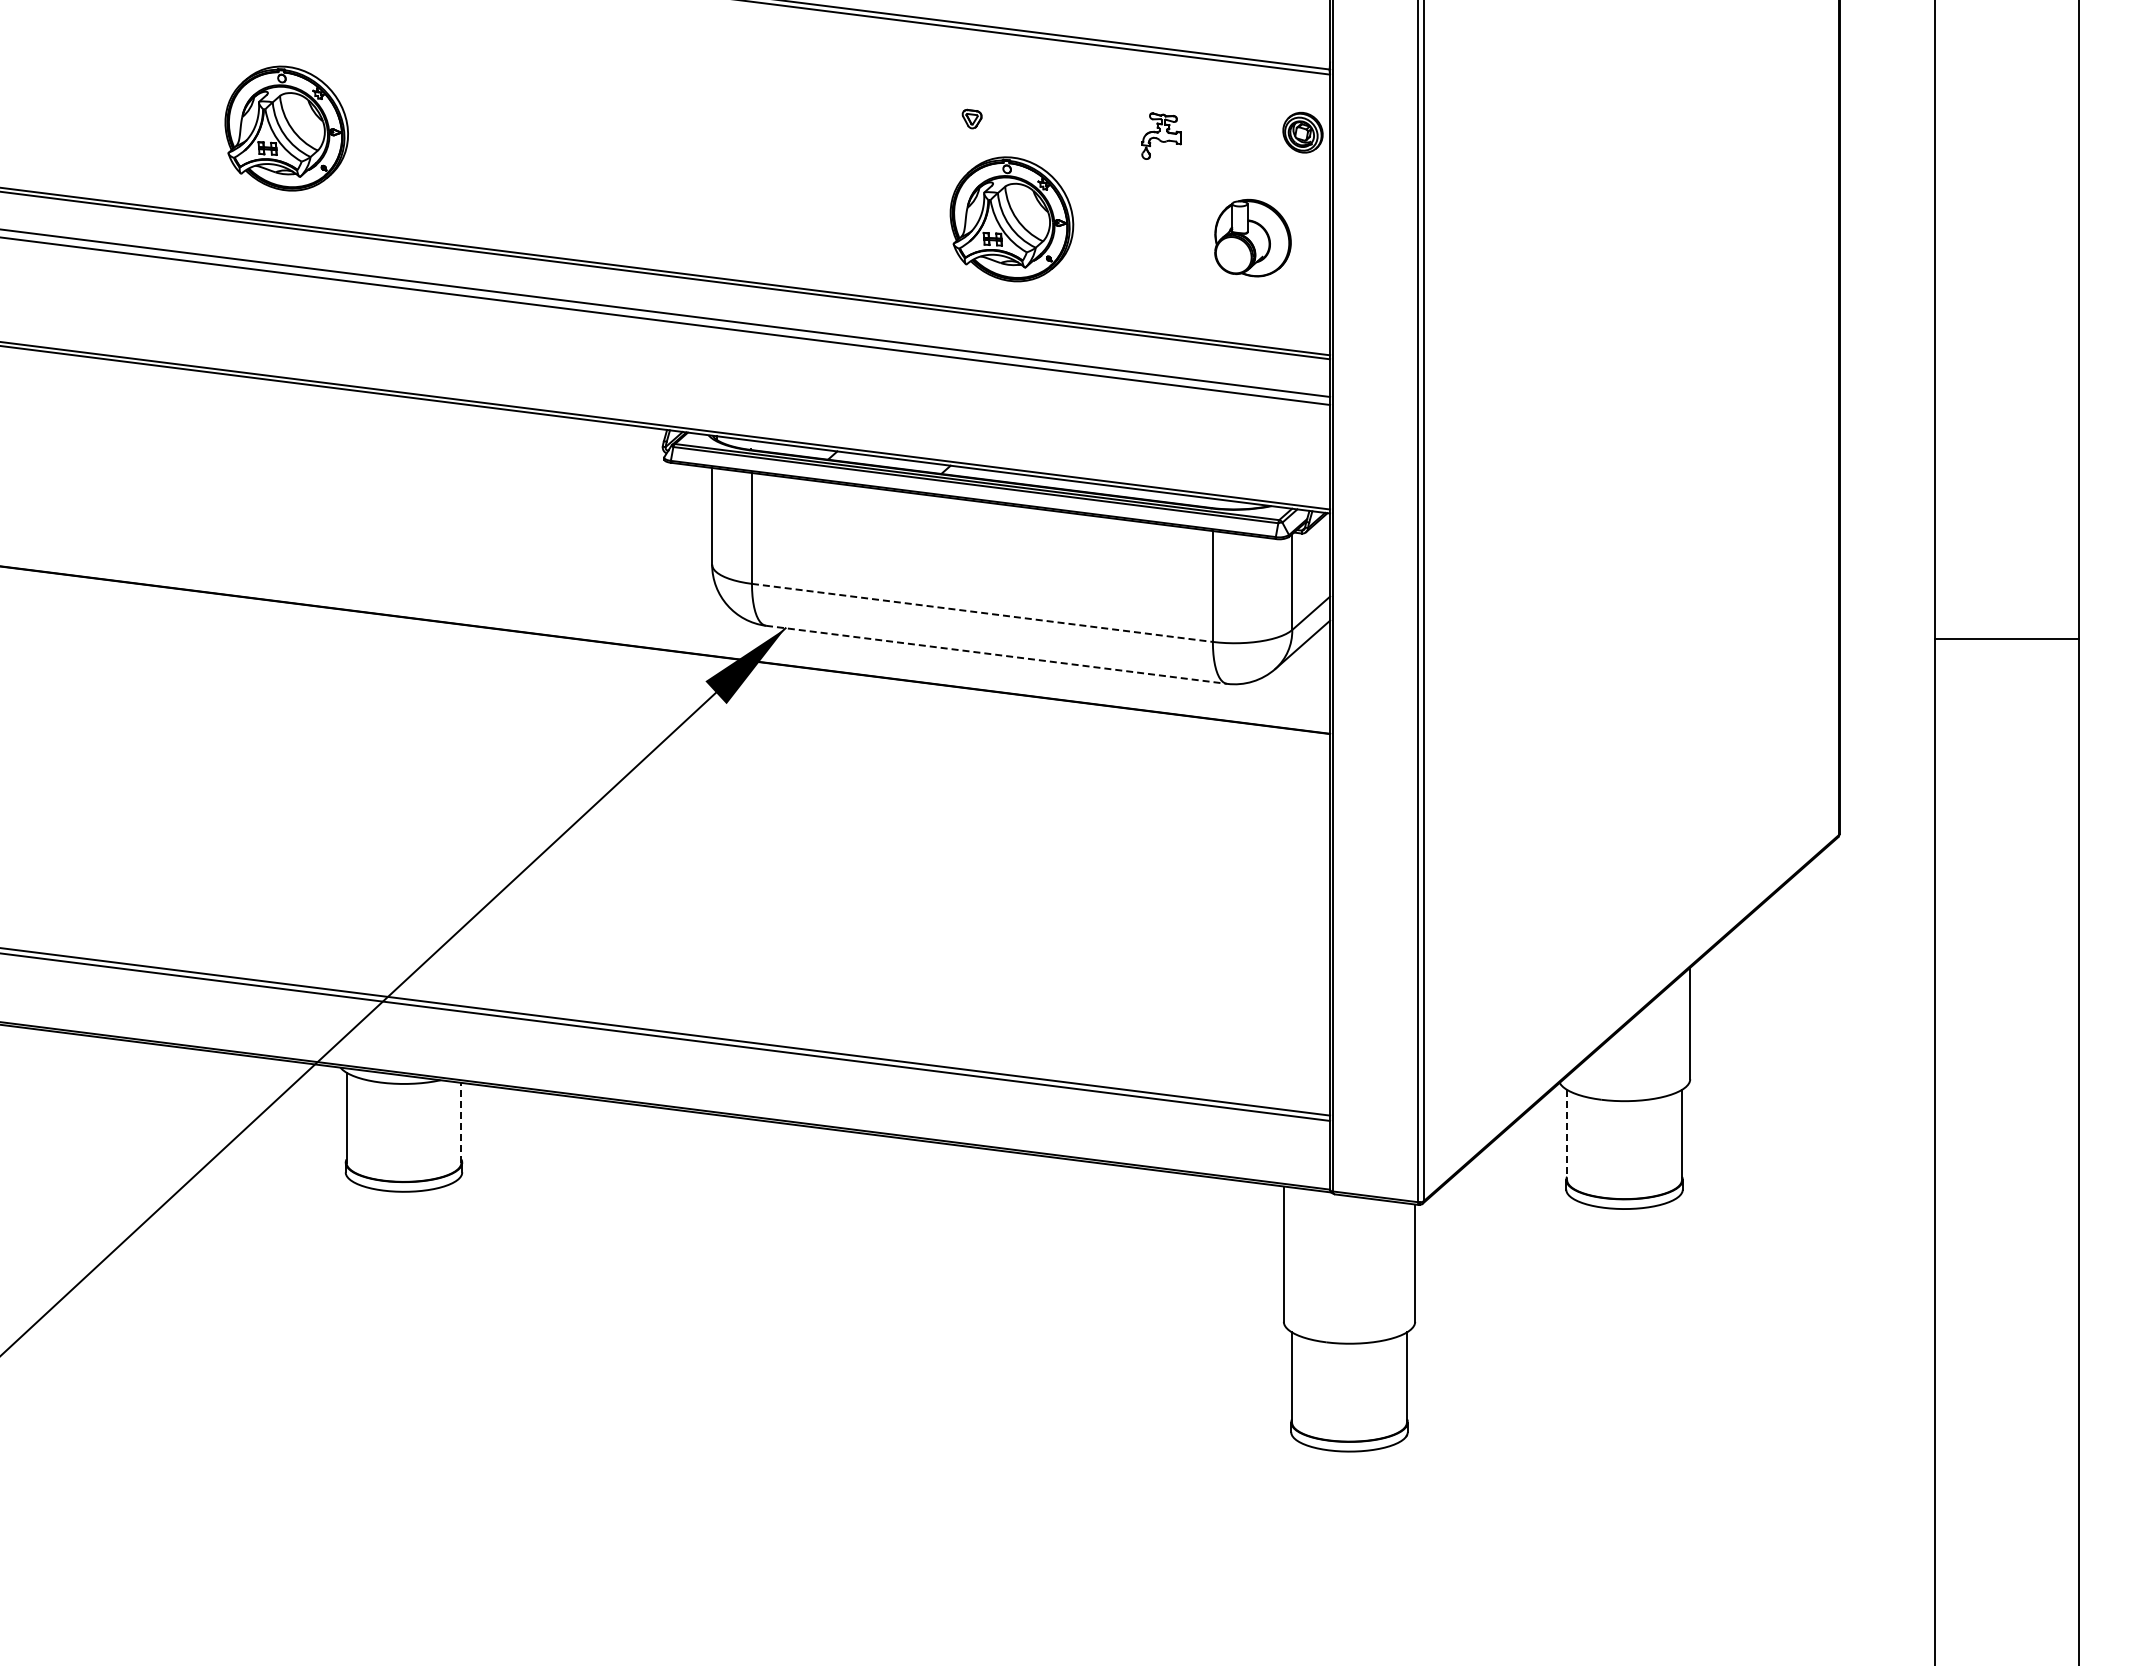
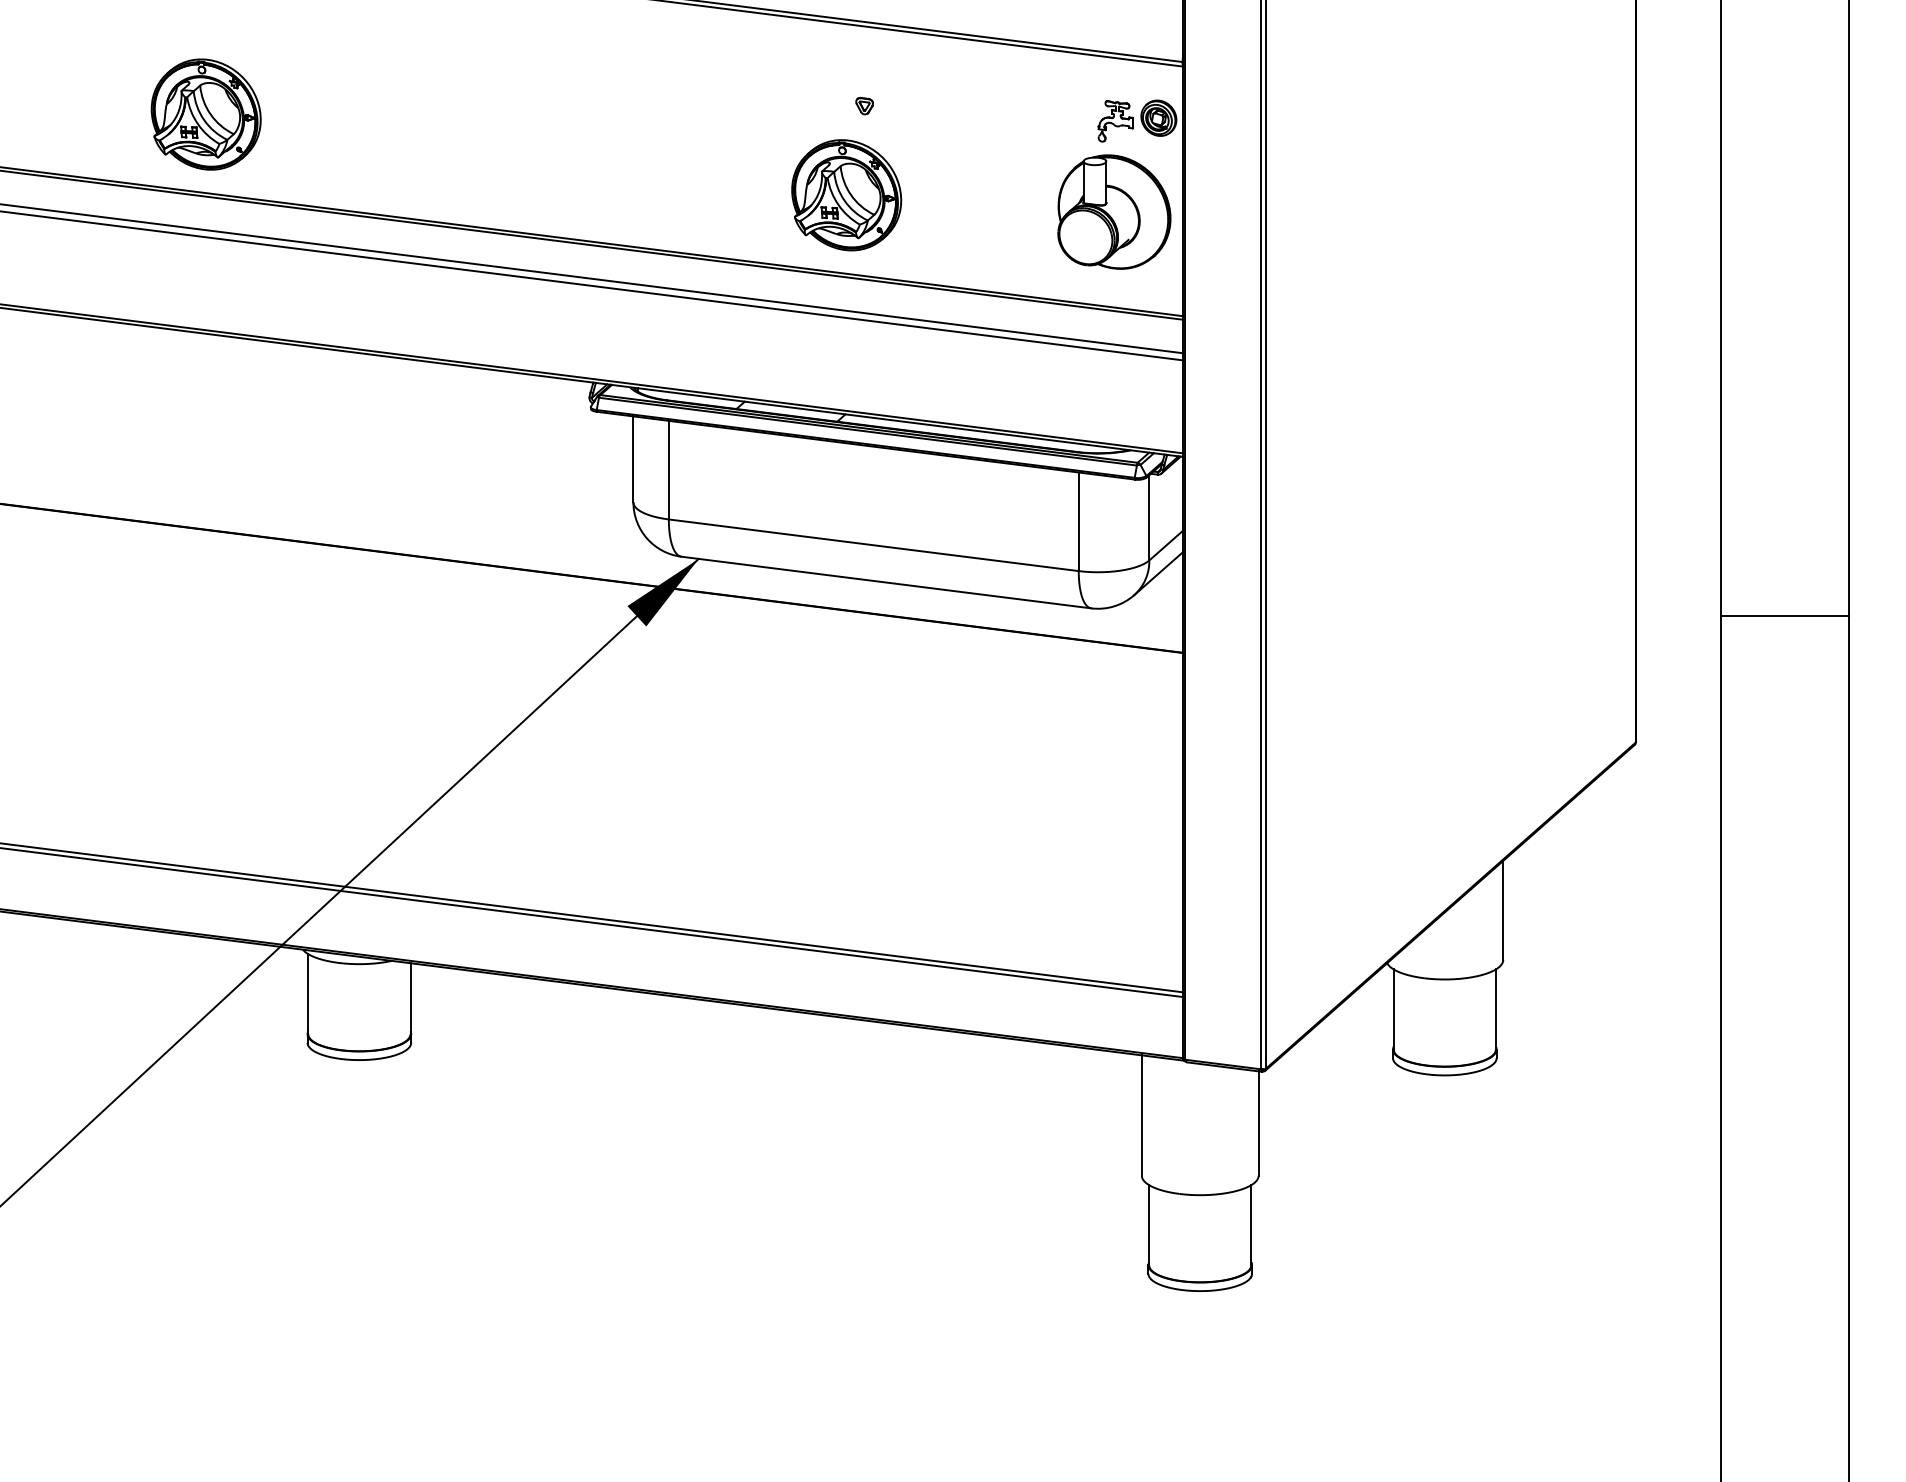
part: (286, 128) -> (205, 114), moved
part: (1161, 135) -> (1115, 120), moved
part: (1011, 219) -> (846, 195), moved
part: (1252, 237) -> (1113, 211), size x1.67
line: (982, 612) -> (873, 544), dashed -> solid
line: (2006, 639) -> (1784, 616), moved
line: (997, 654) -> (887, 582), dashed -> solid
line: (461, 1122) -> (410, 998), dashed -> solid
line: (1567, 1135) -> (1394, 1010), dashed -> solid

